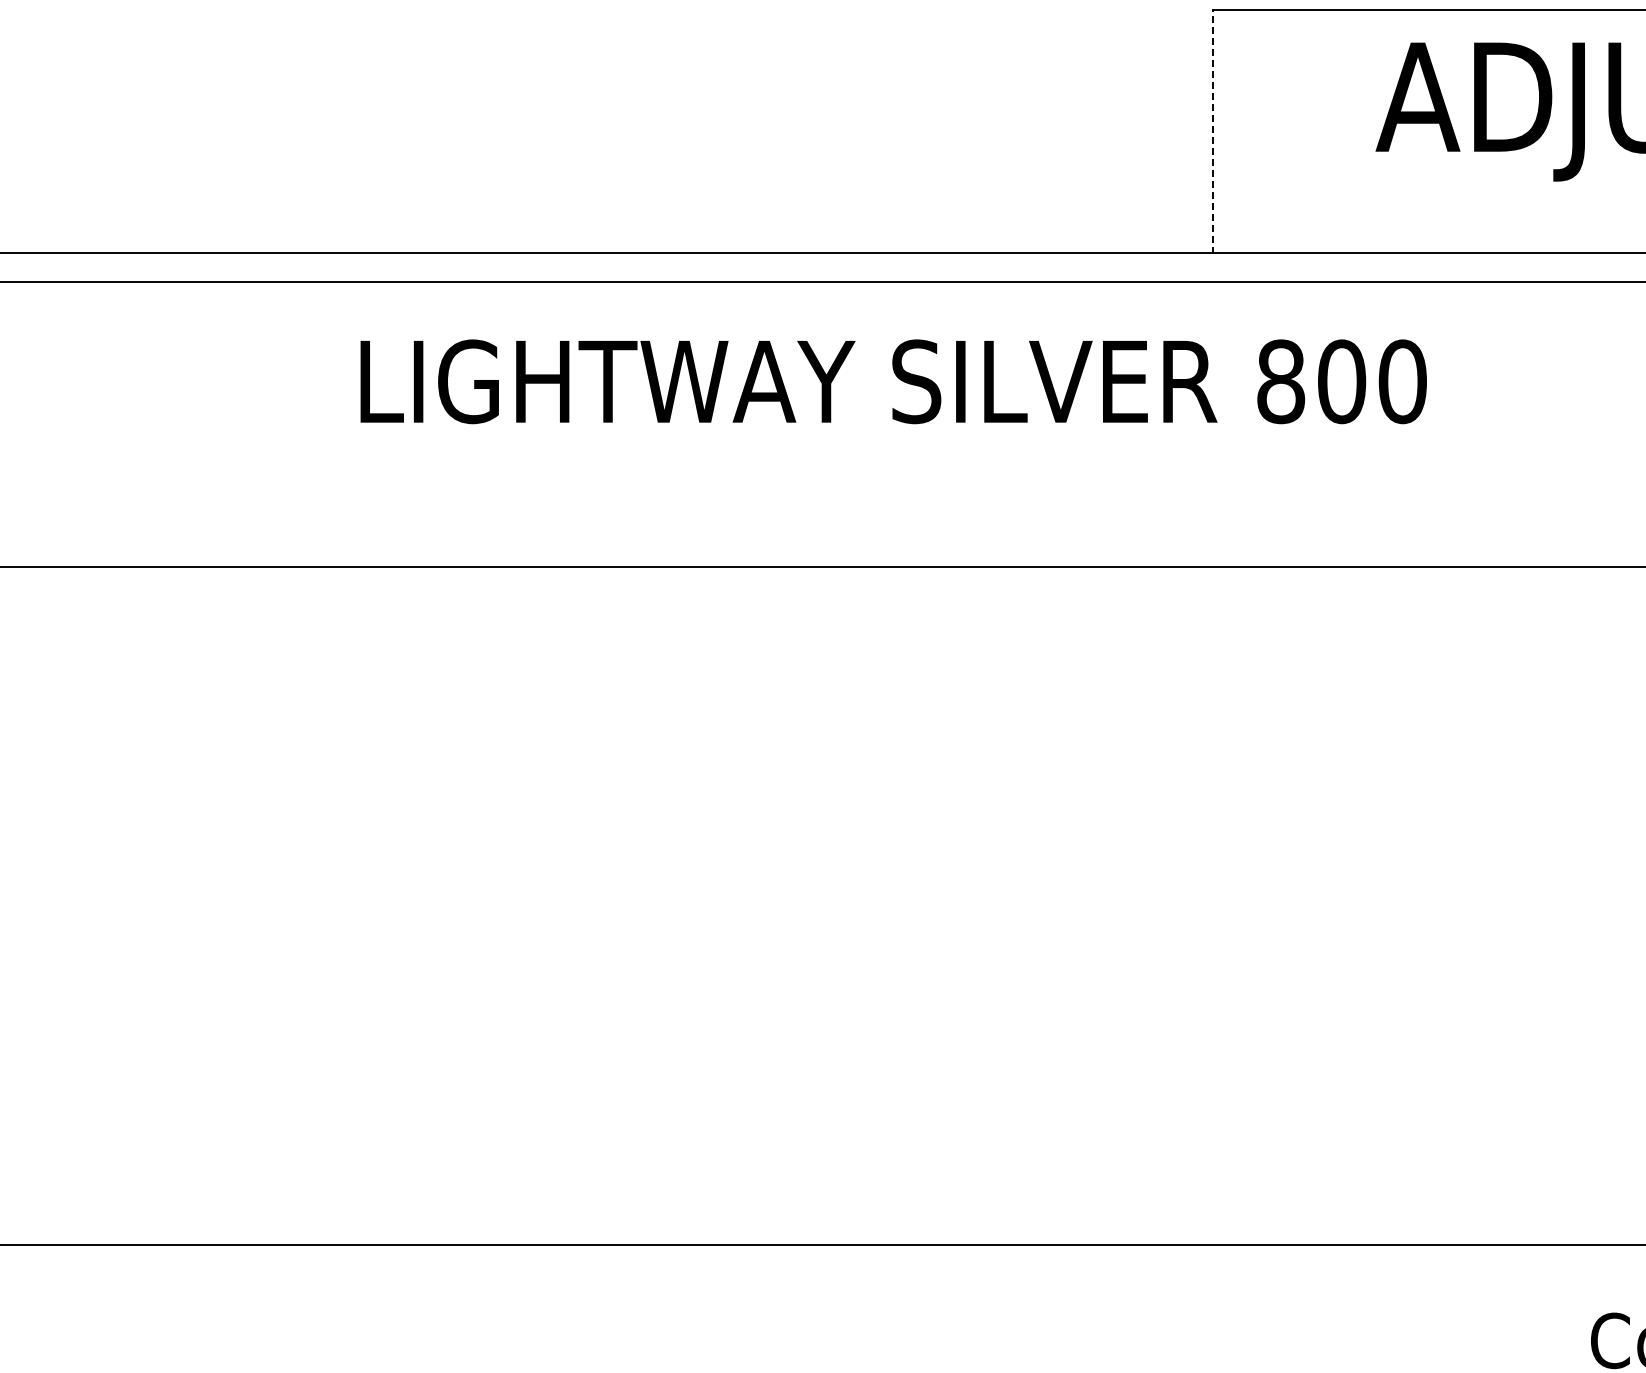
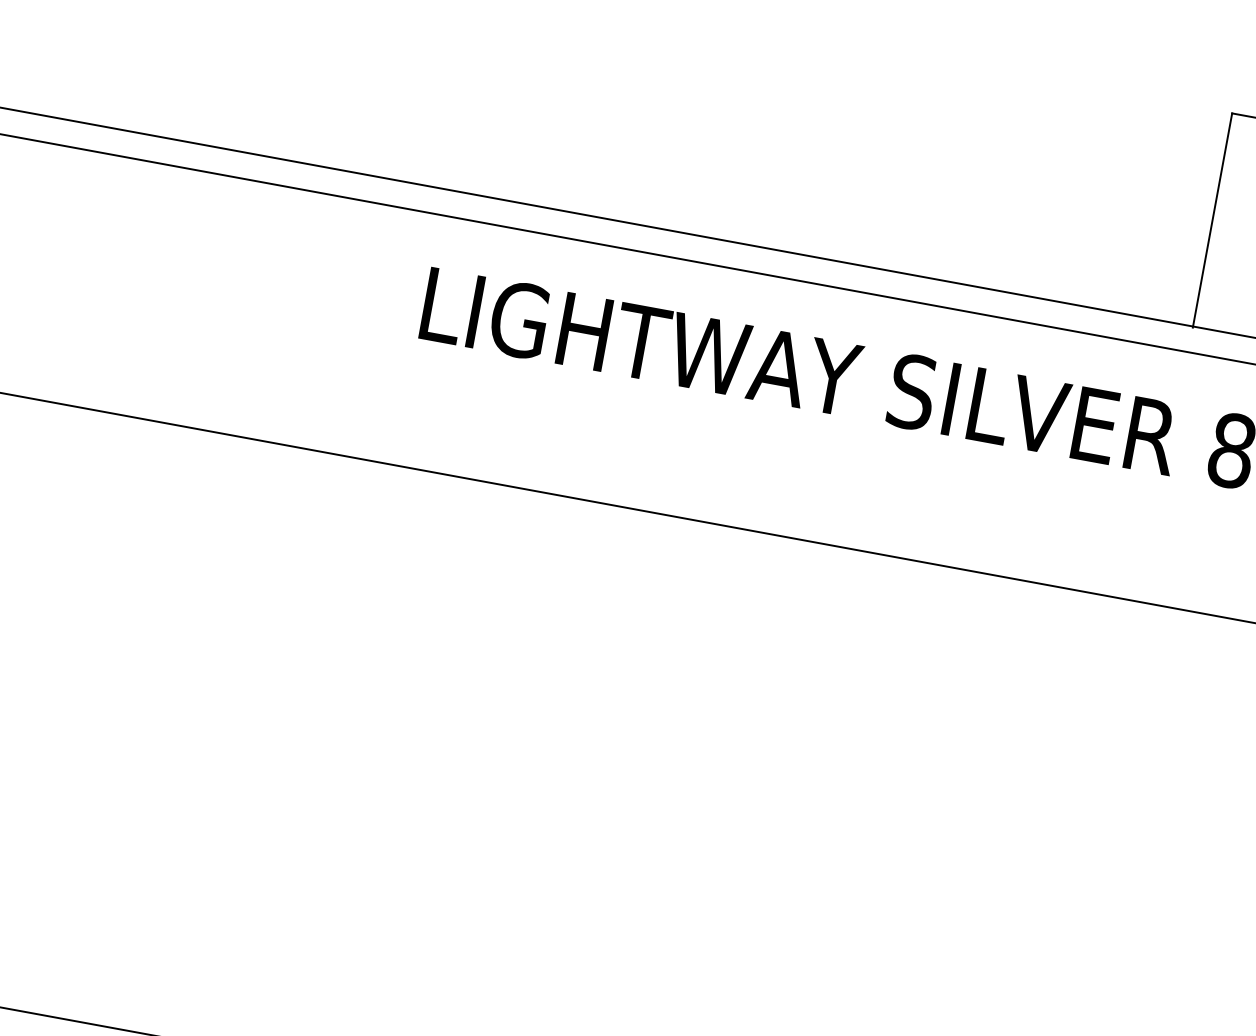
line: (1212, 131) -> (1212, 220), dashed -> solid

